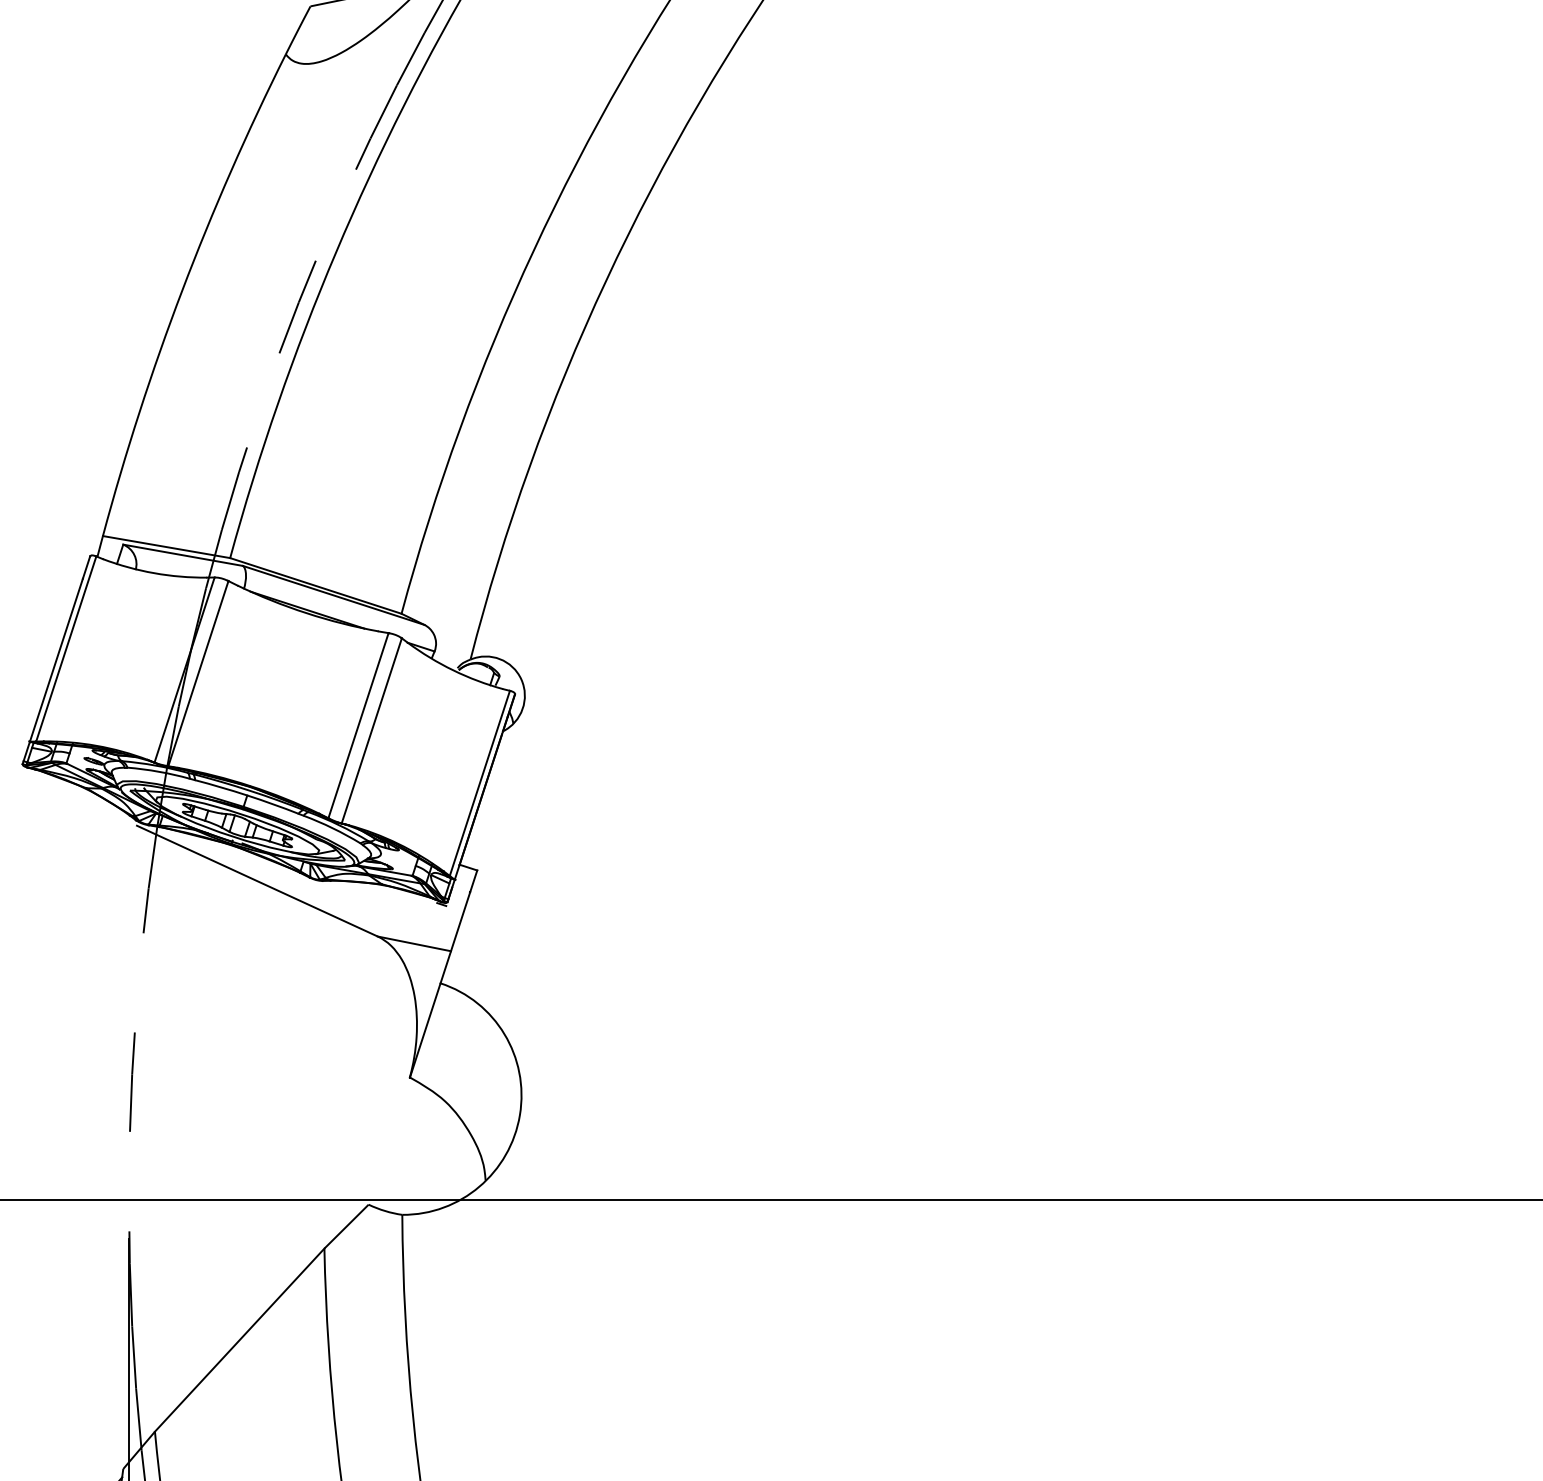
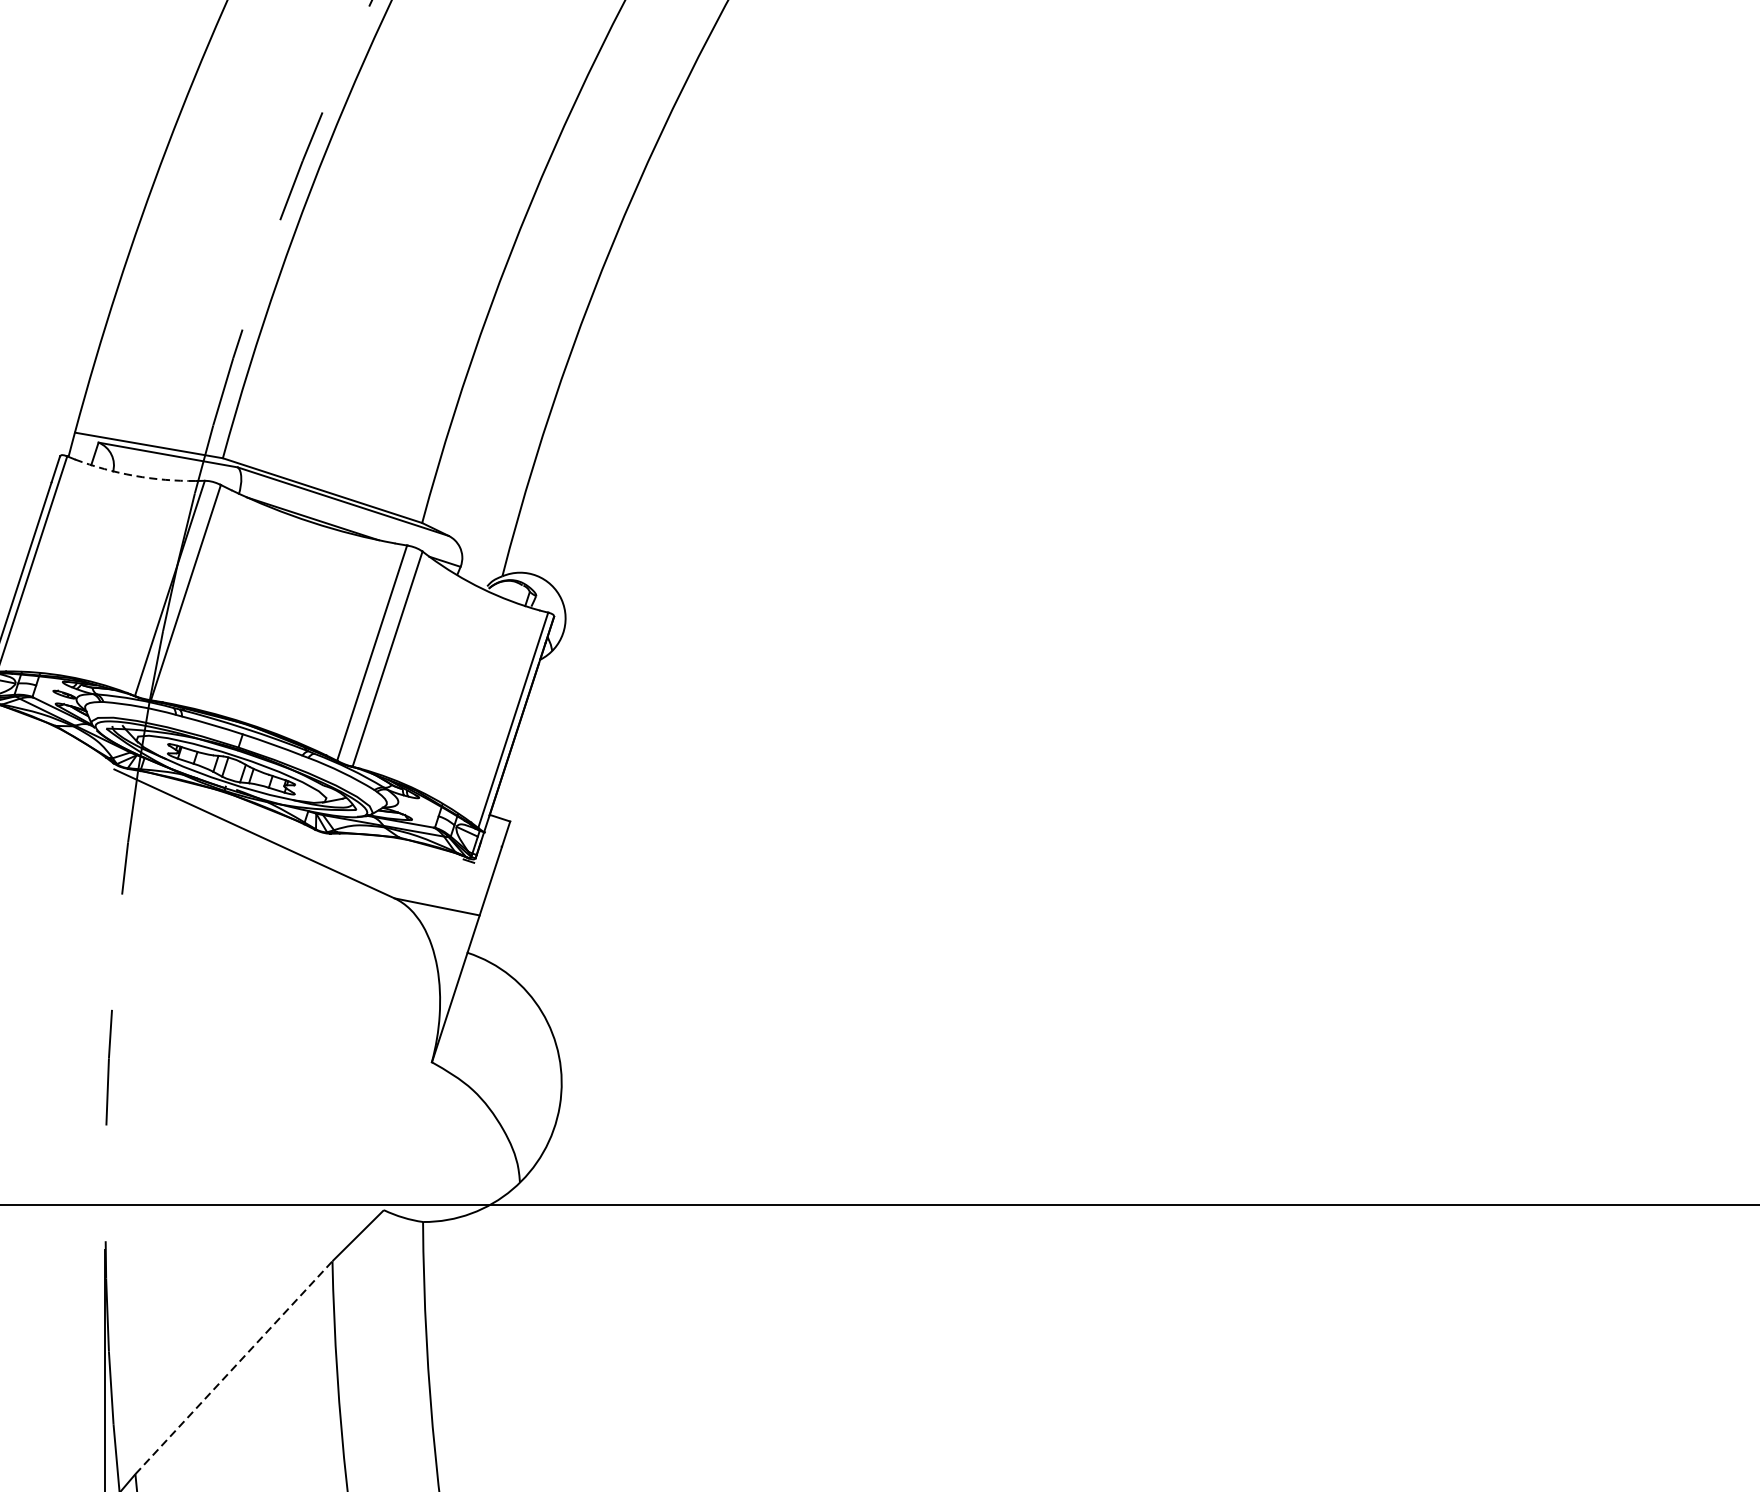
arc: (154, 573) -> (134, 476), solid -> dashed
line: (239, 1340) -> (233, 1368), solid -> dashed

